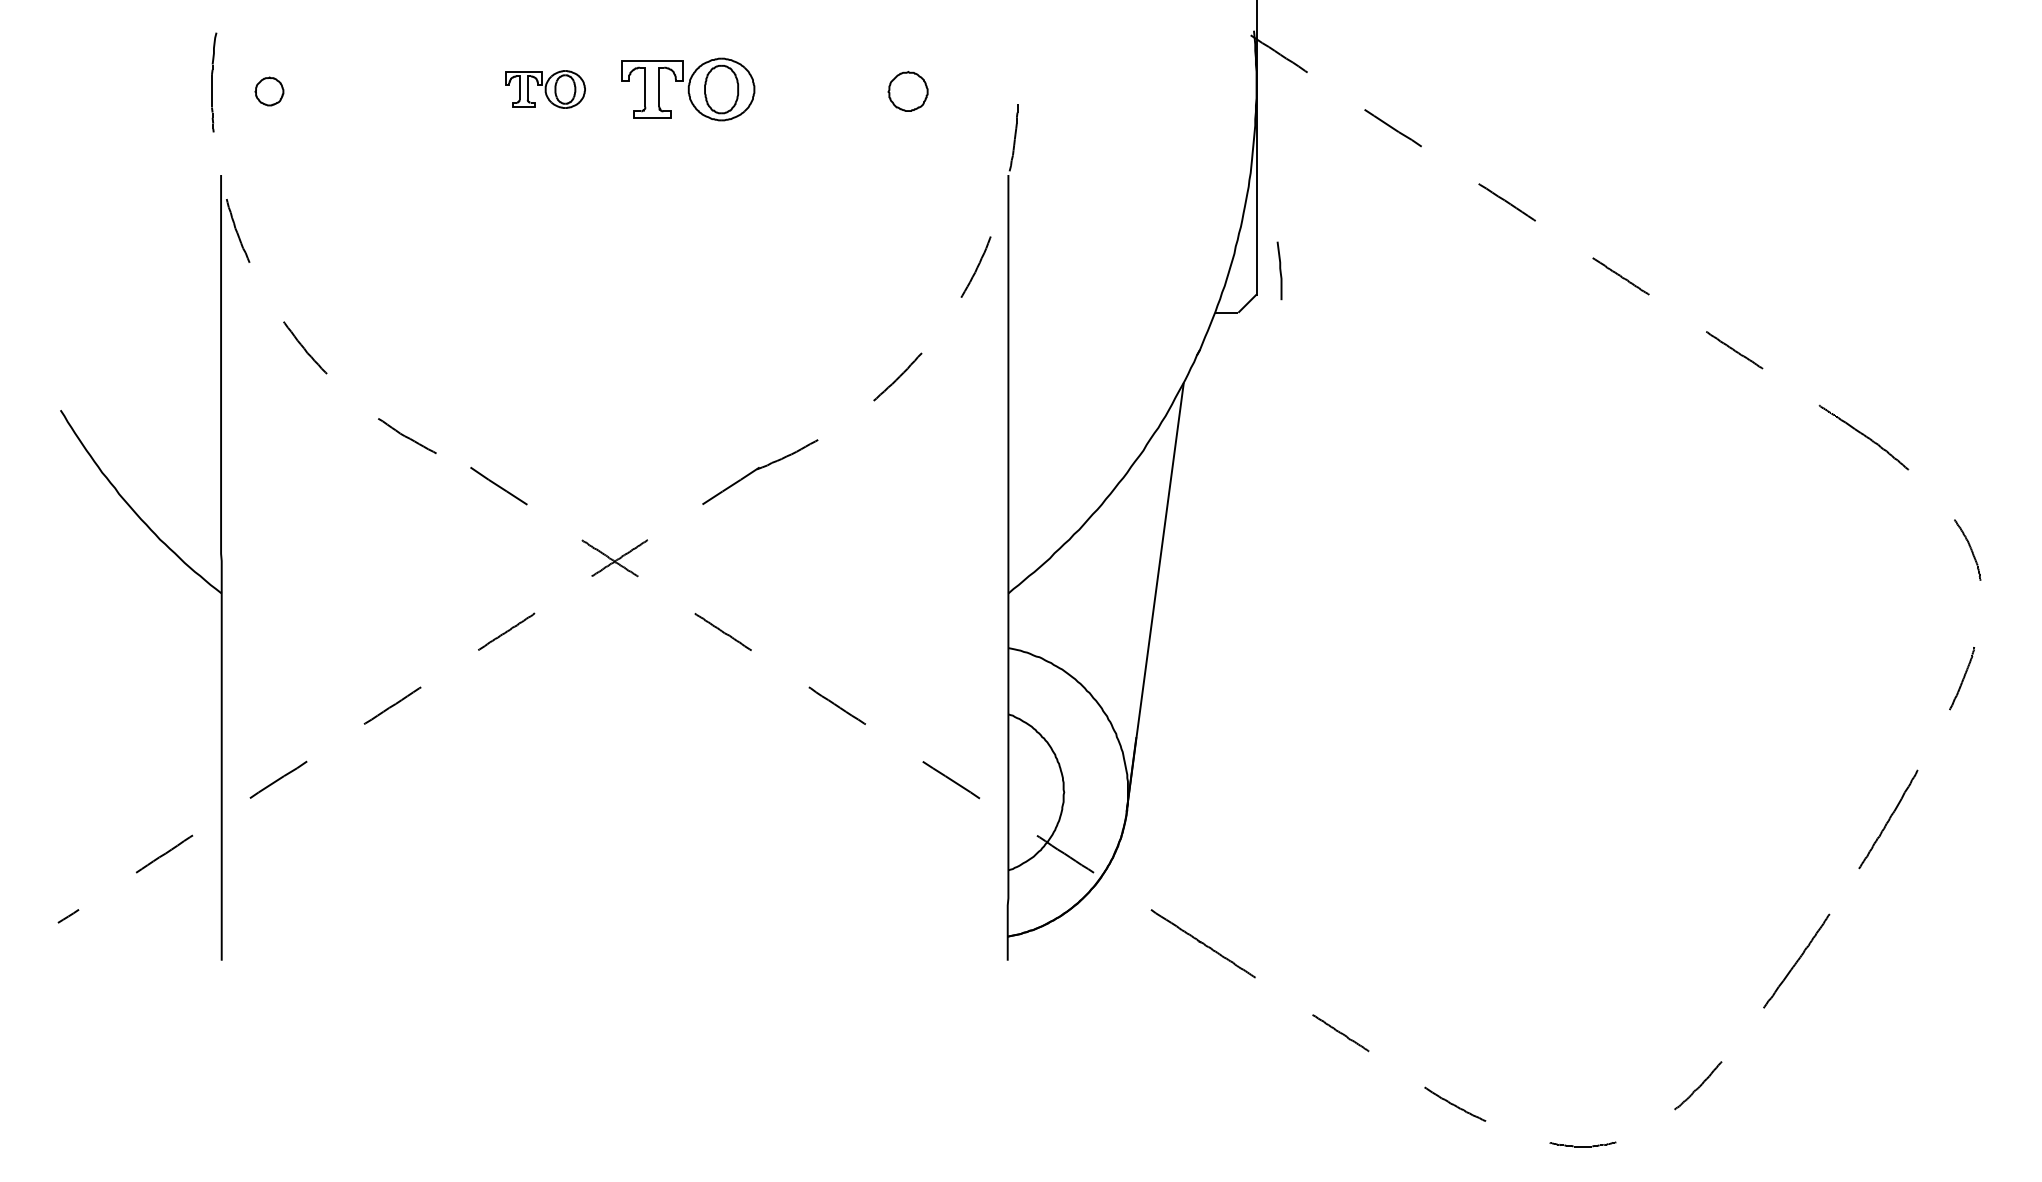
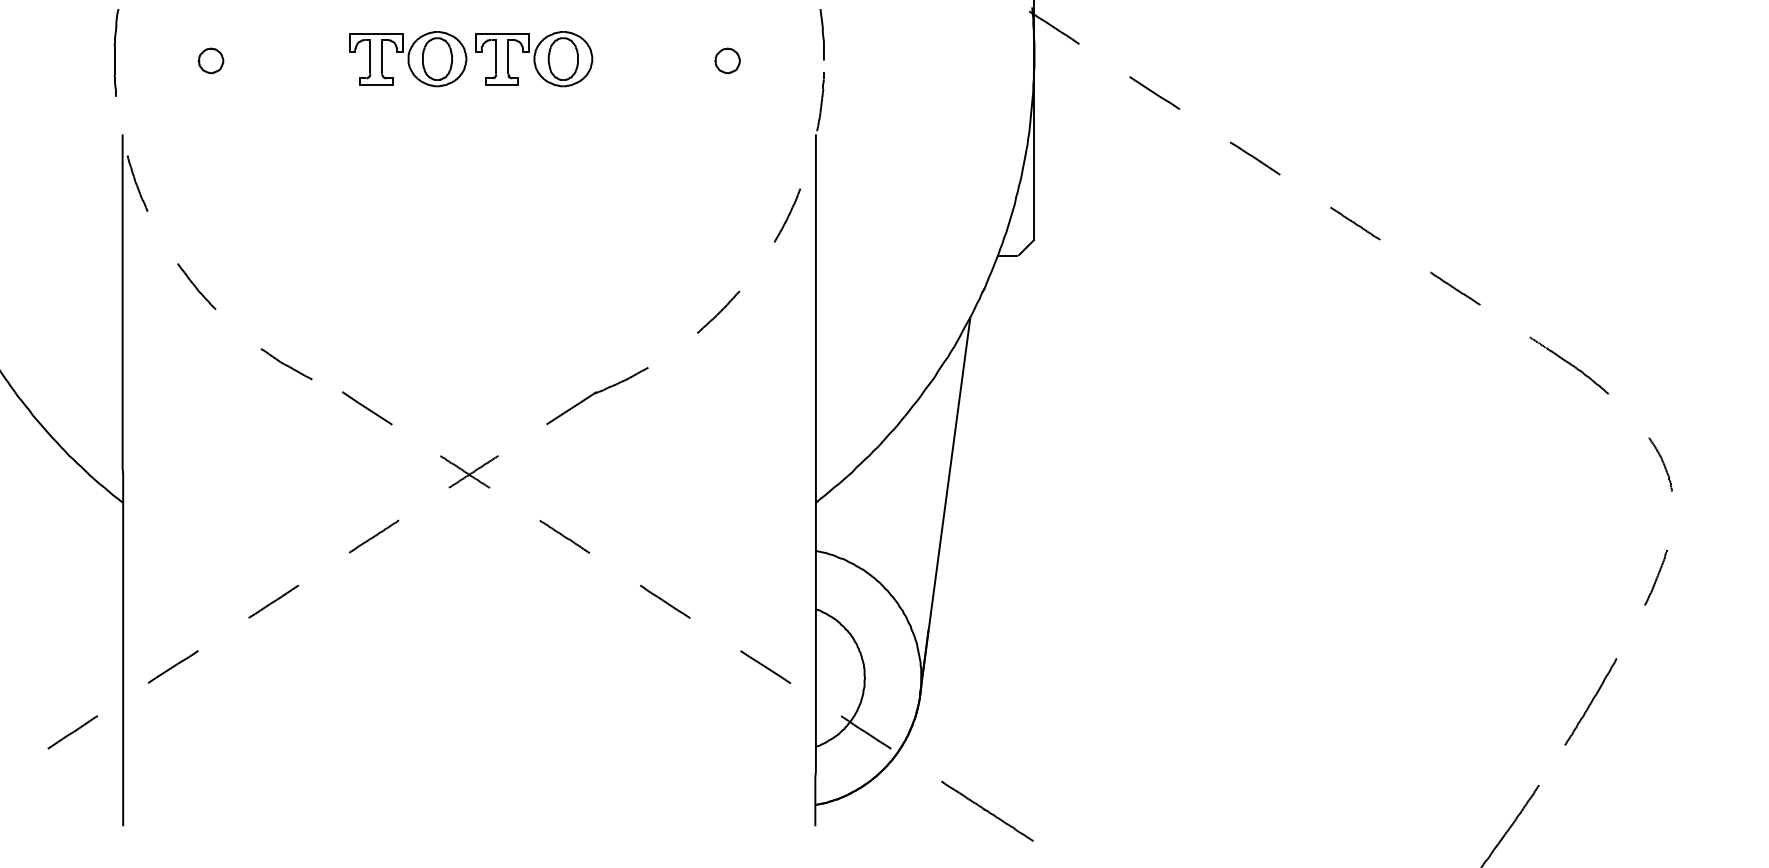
part: (545, 89) -> (408, 59), size x1.67
part: (269, 91) -> (211, 60), moved
part: (907, 91) -> (727, 60), size x0.71
curve: (1279, 270) -> (822, 34), moved

